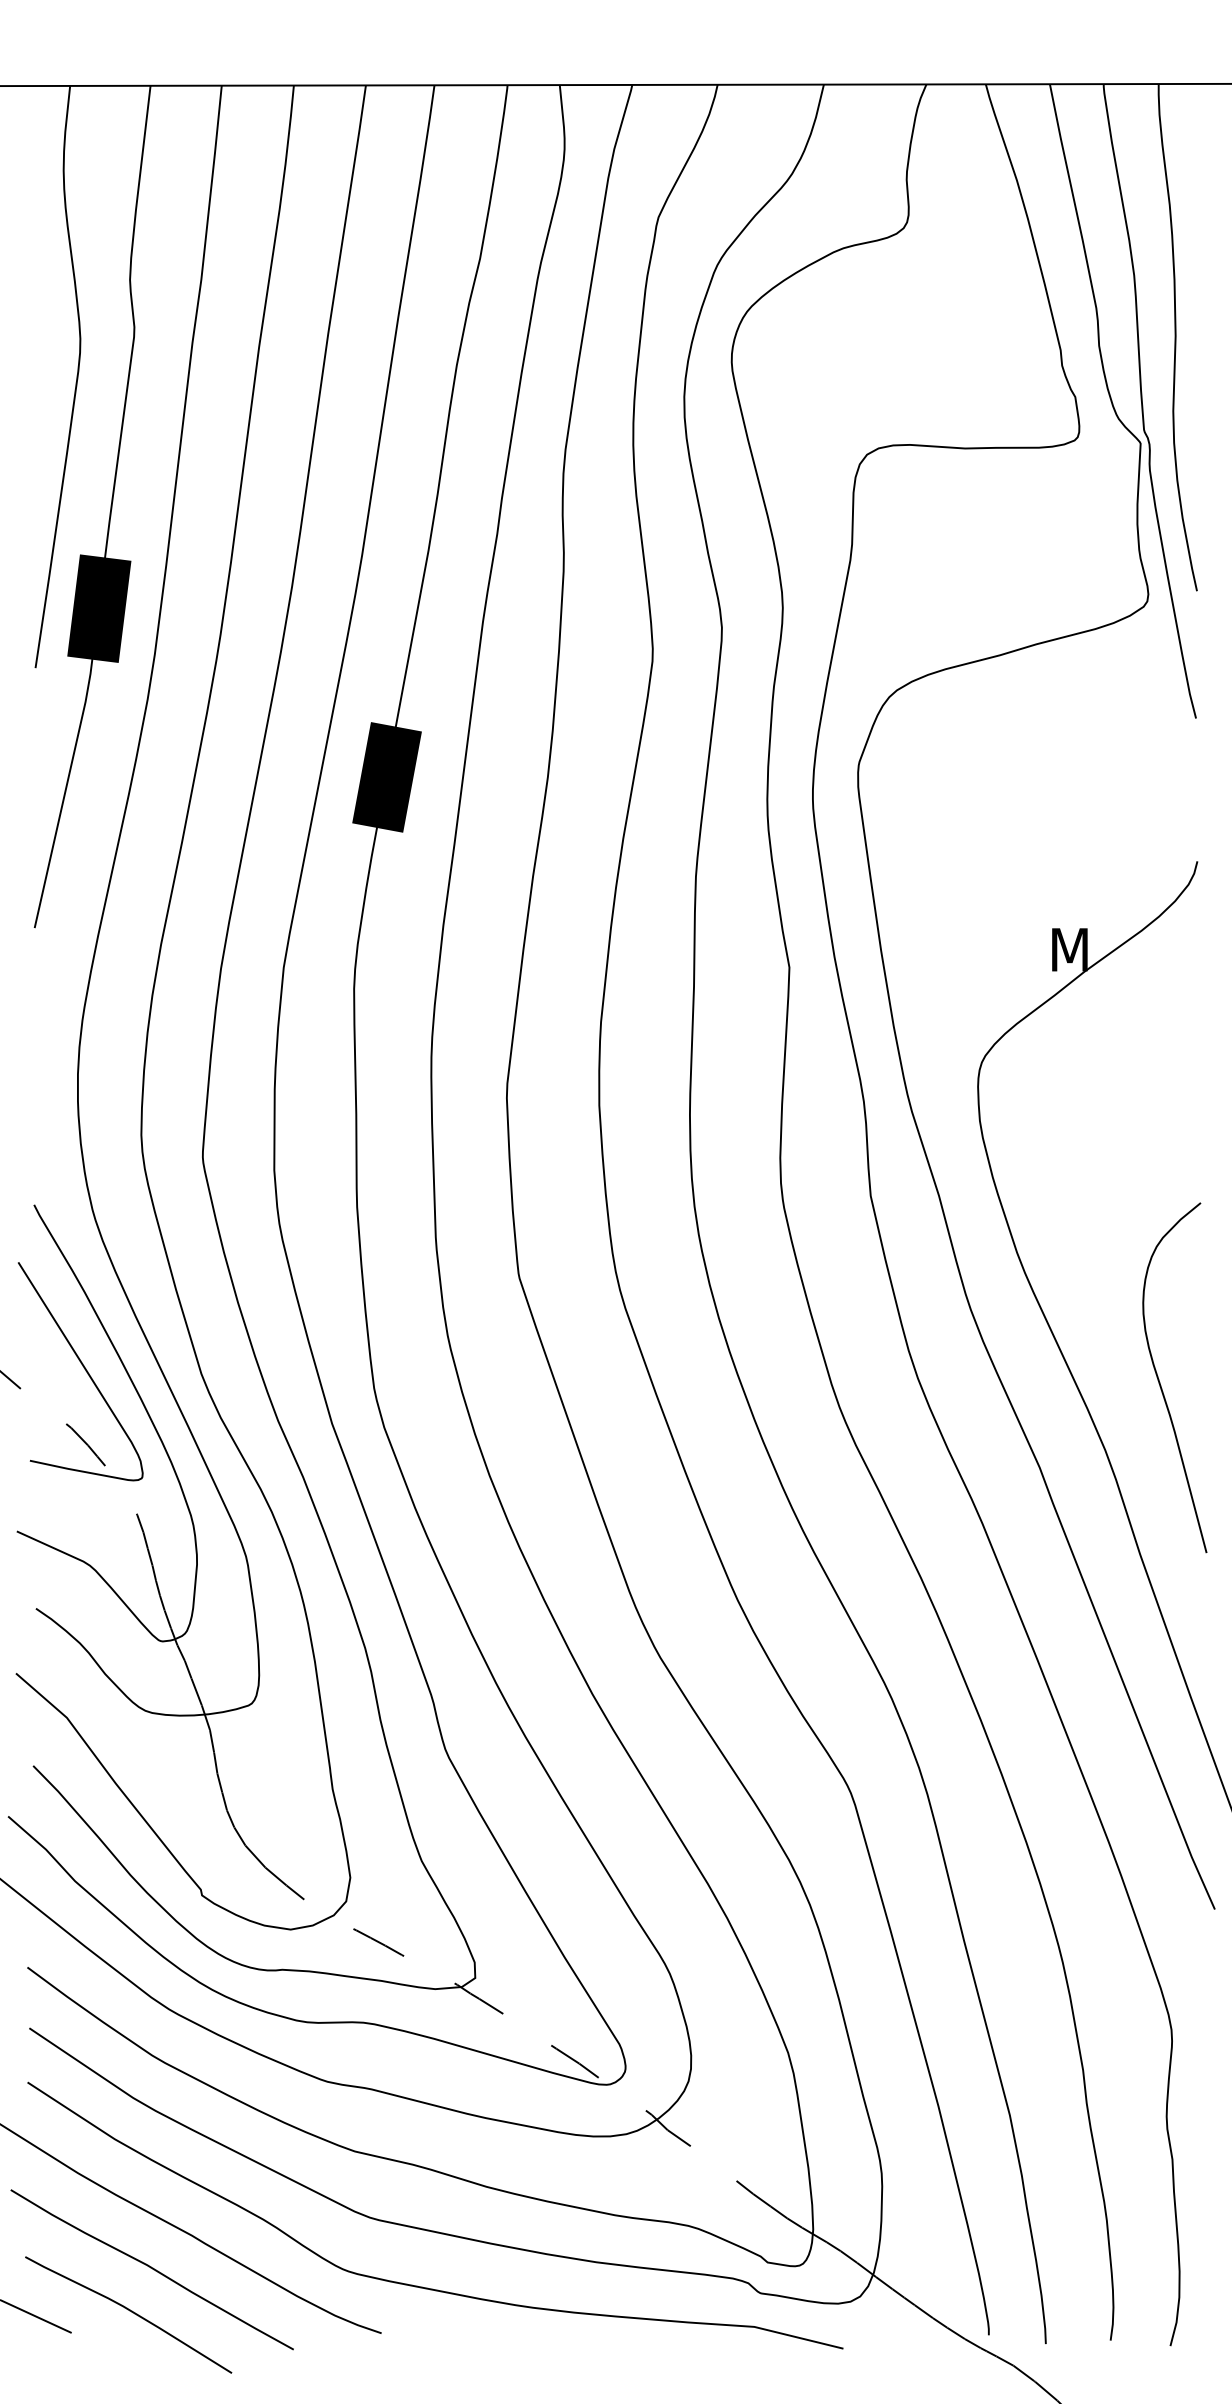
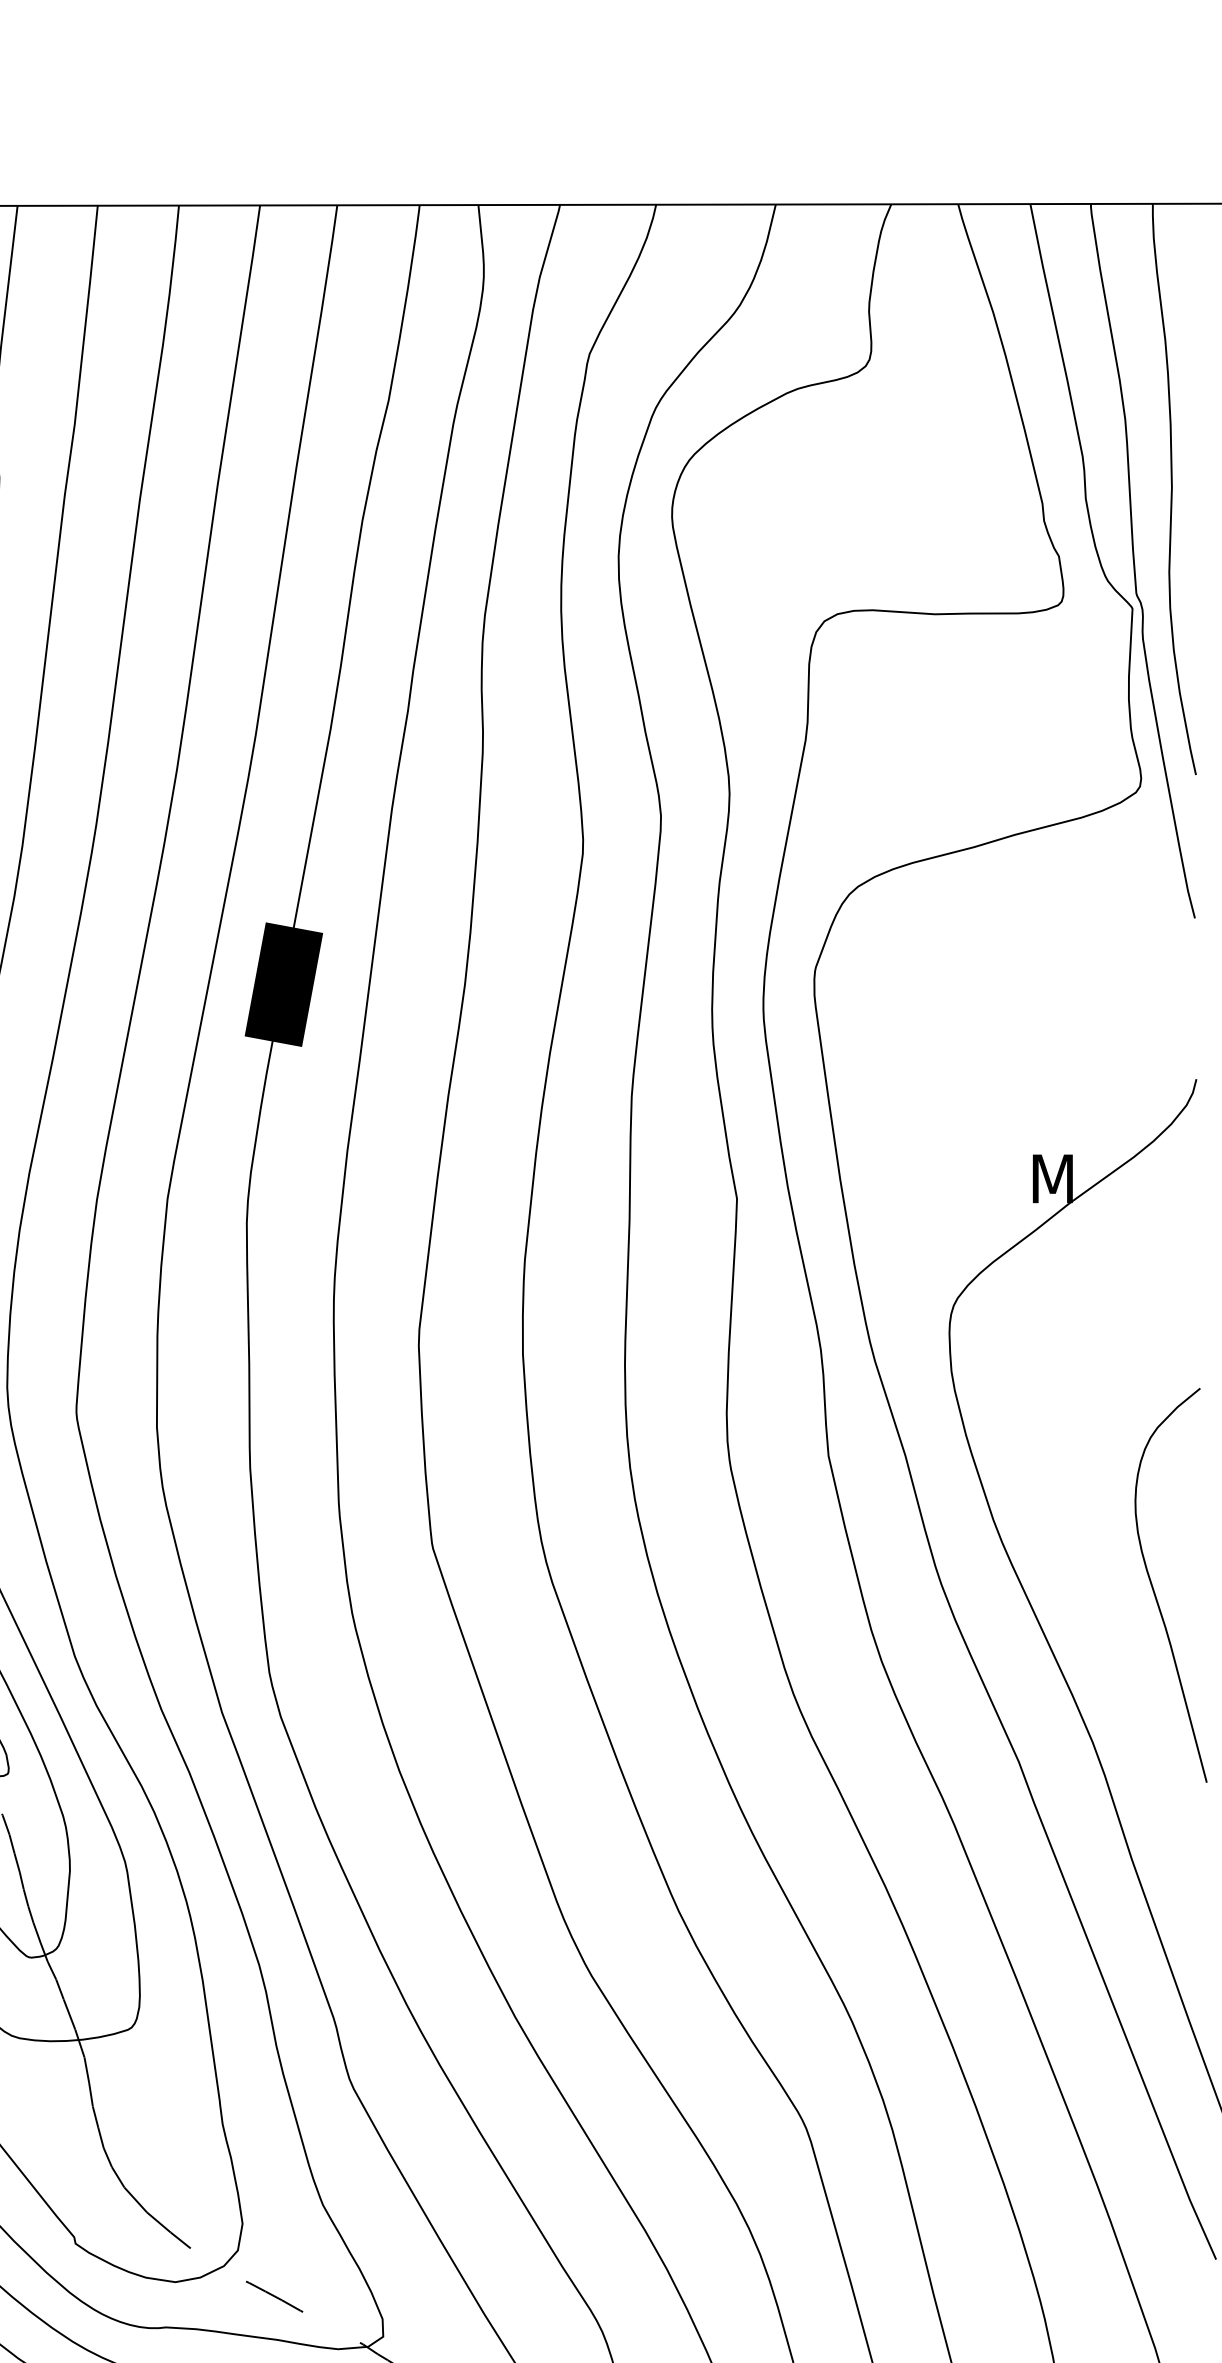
curve: (1160, 1382) -> (1154, 1590), moved

